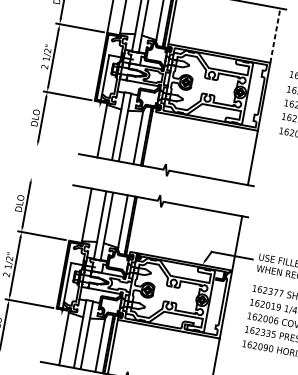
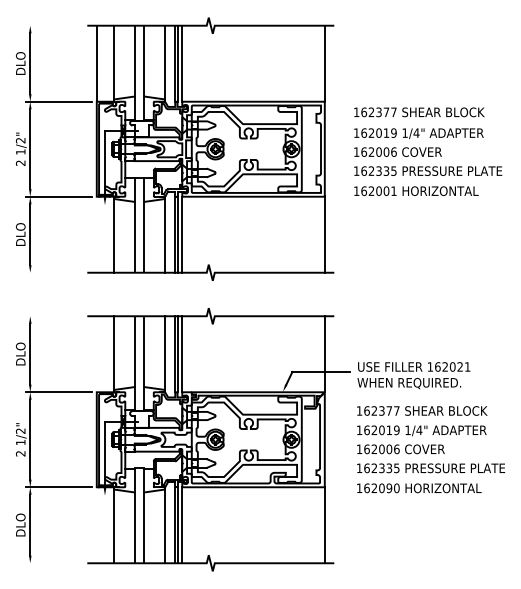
line: (275, 35) -> (324, 63), dashed -> solid
line: (151, 139) -> (182, 234), added
line: (135, 224) -> (182, 354), added

